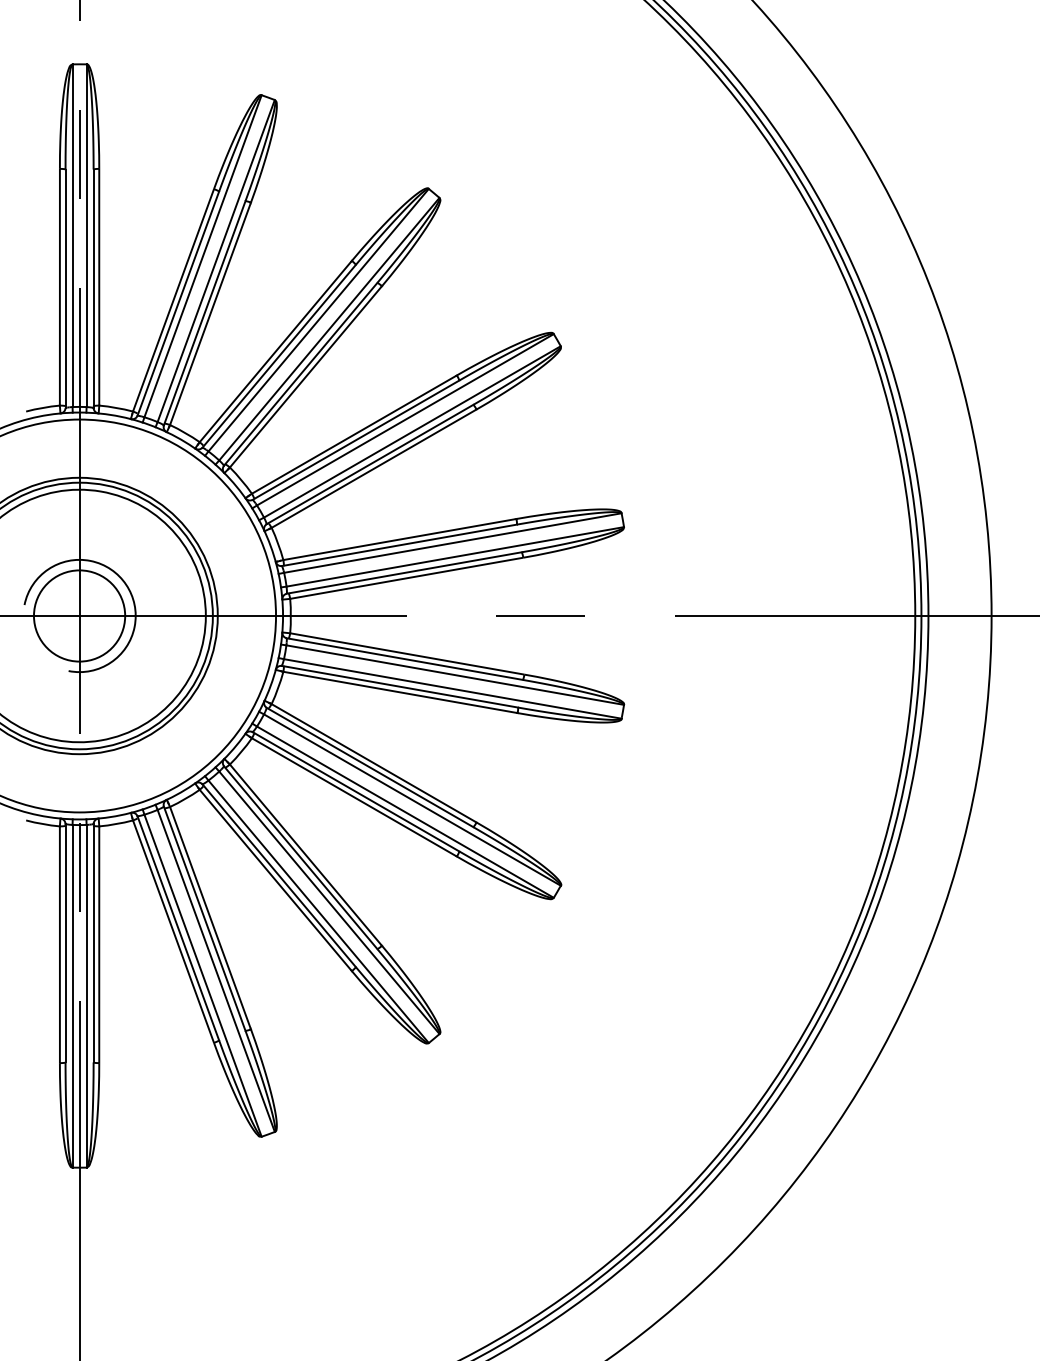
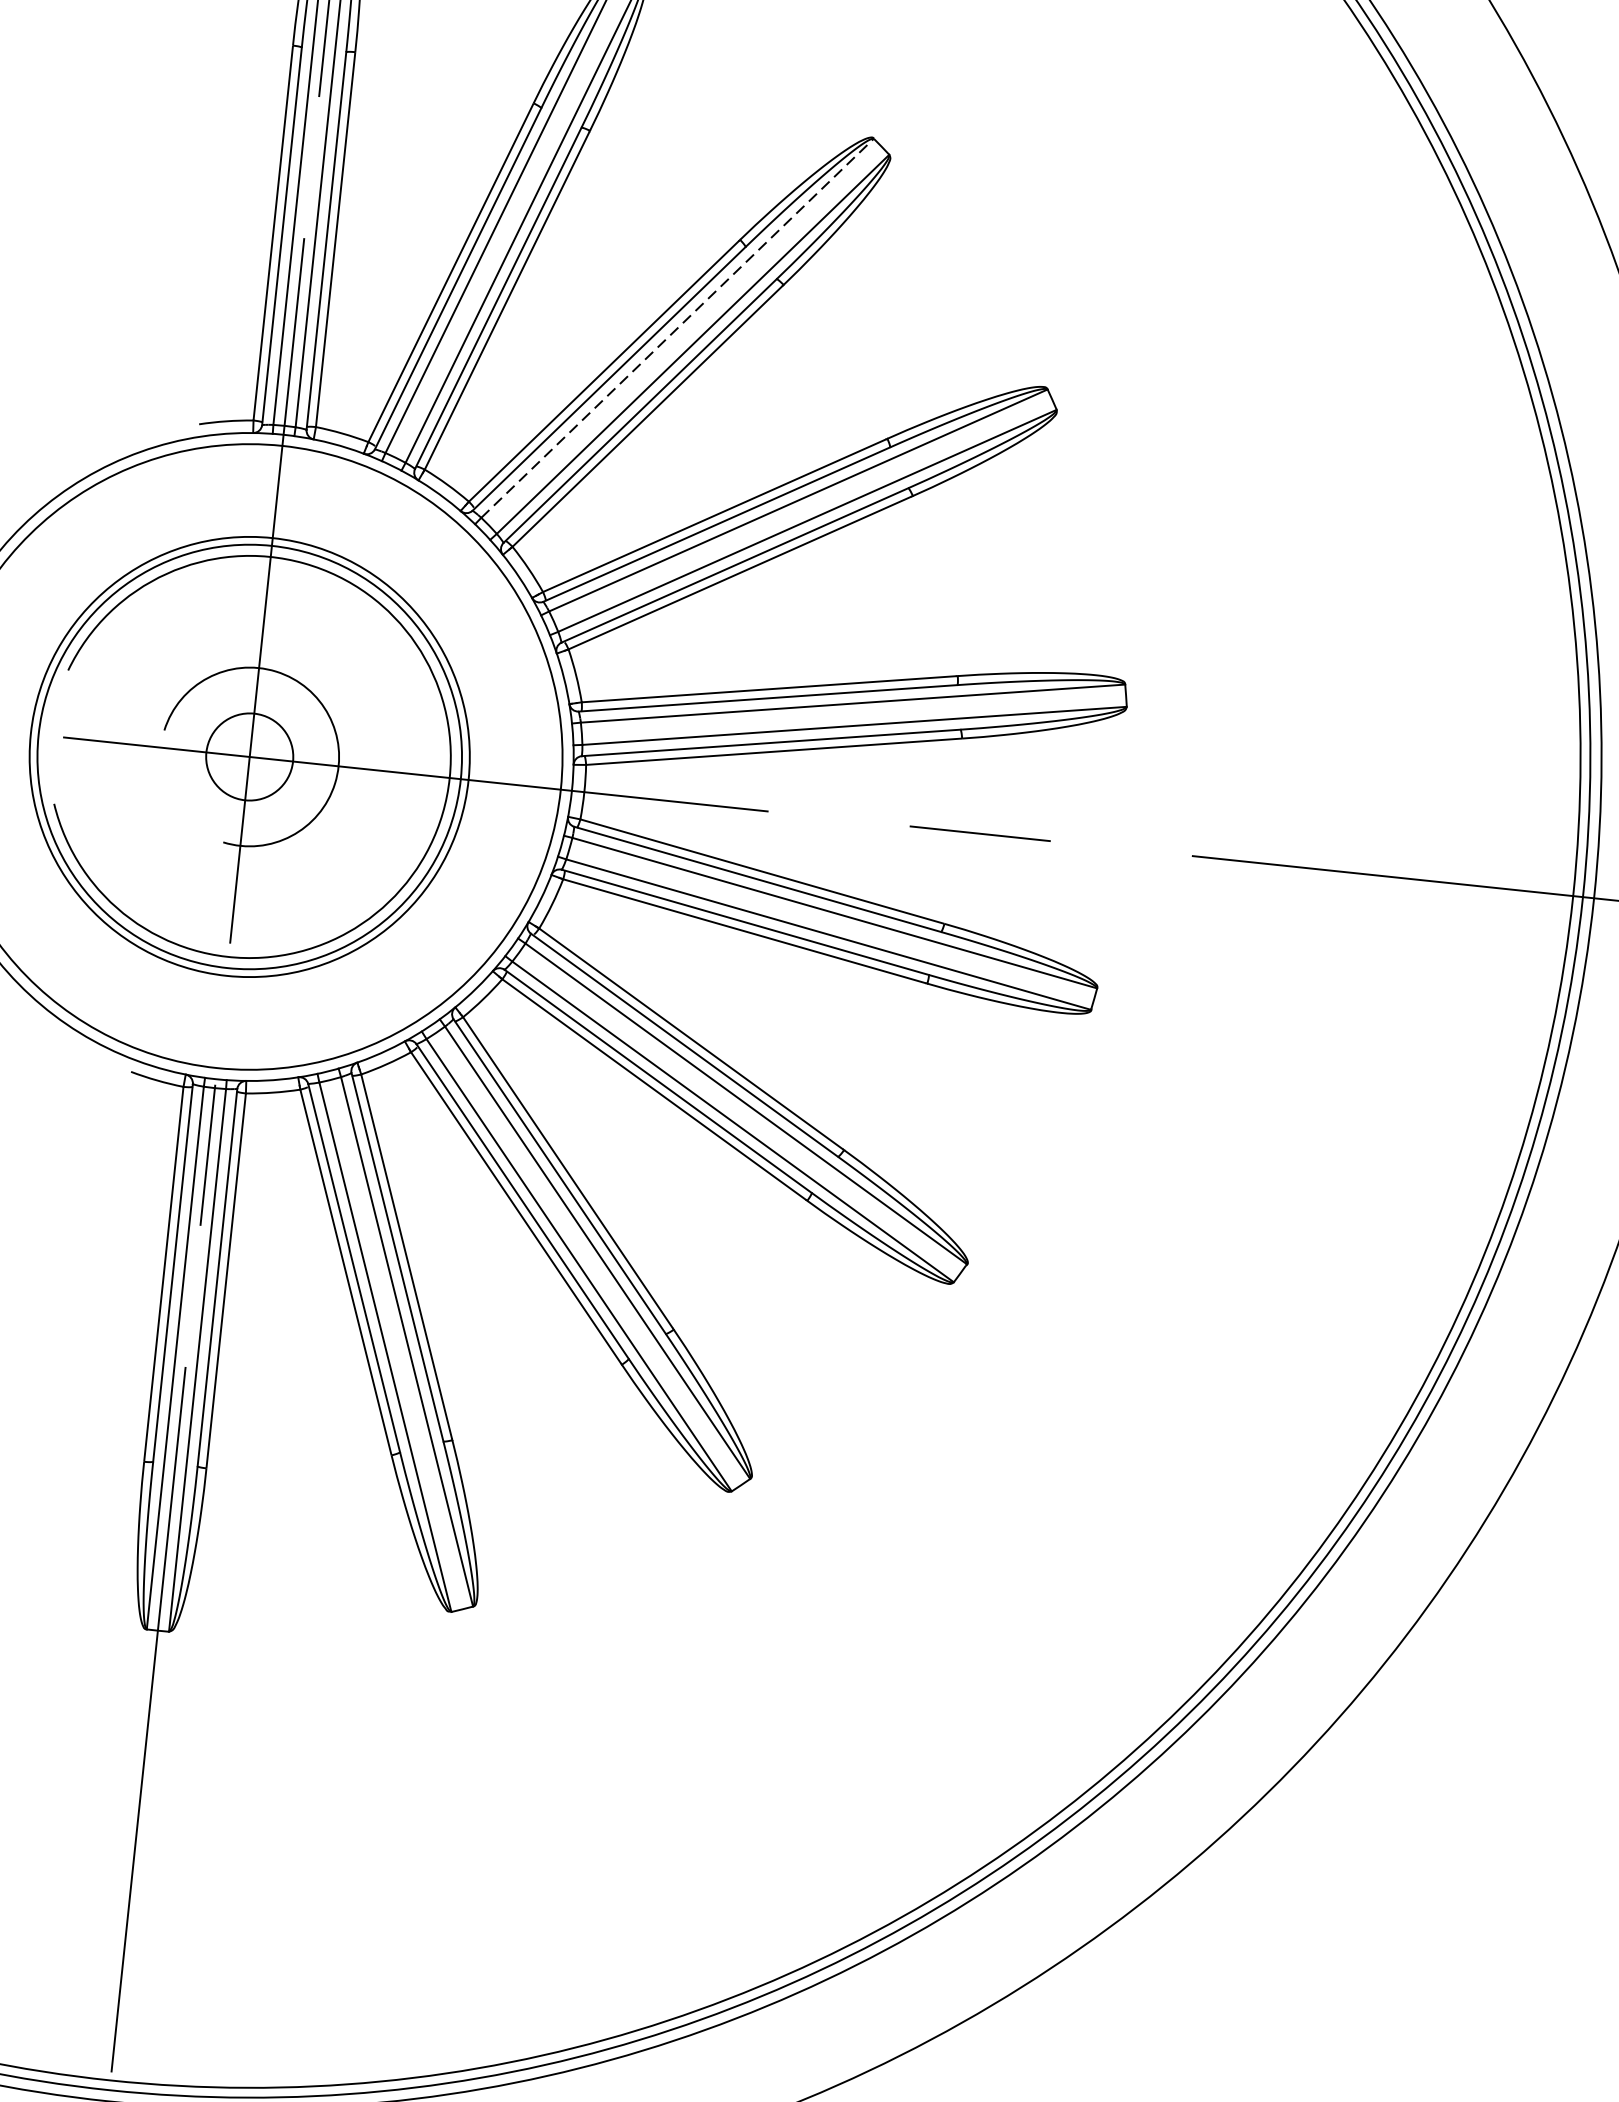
line: (318, 319) -> (677, 327), solid -> dashed
circle: (79, 615) -> (249, 756), size x0.6

